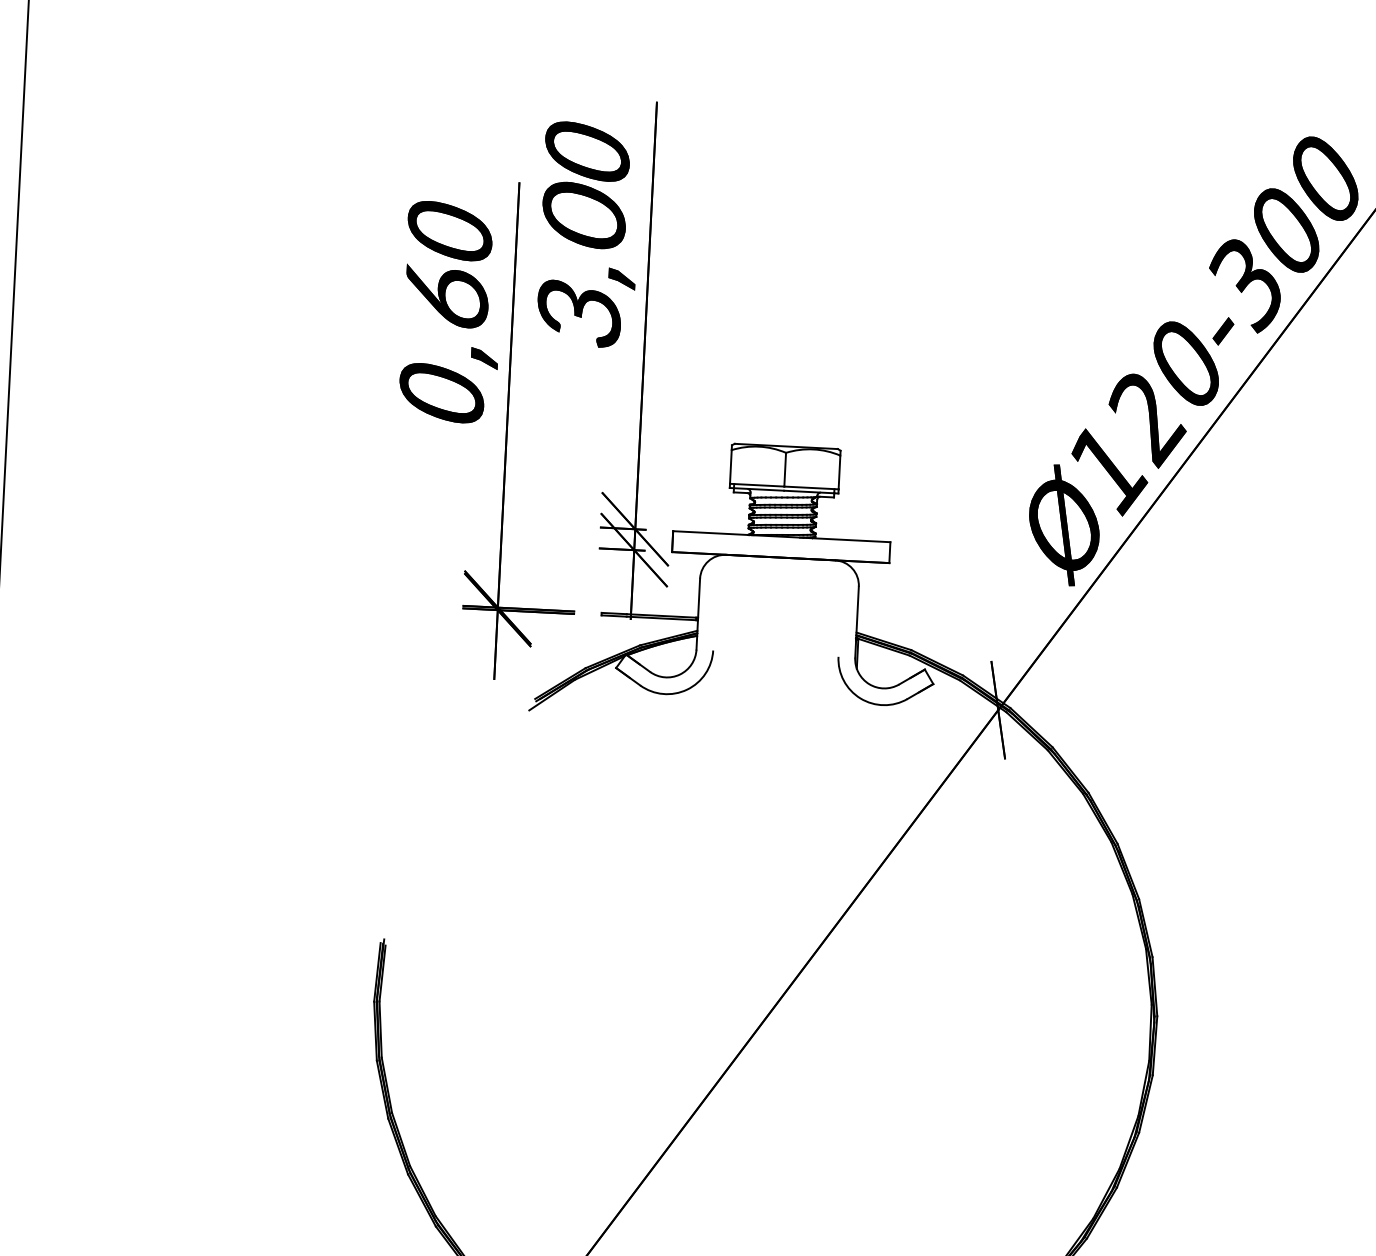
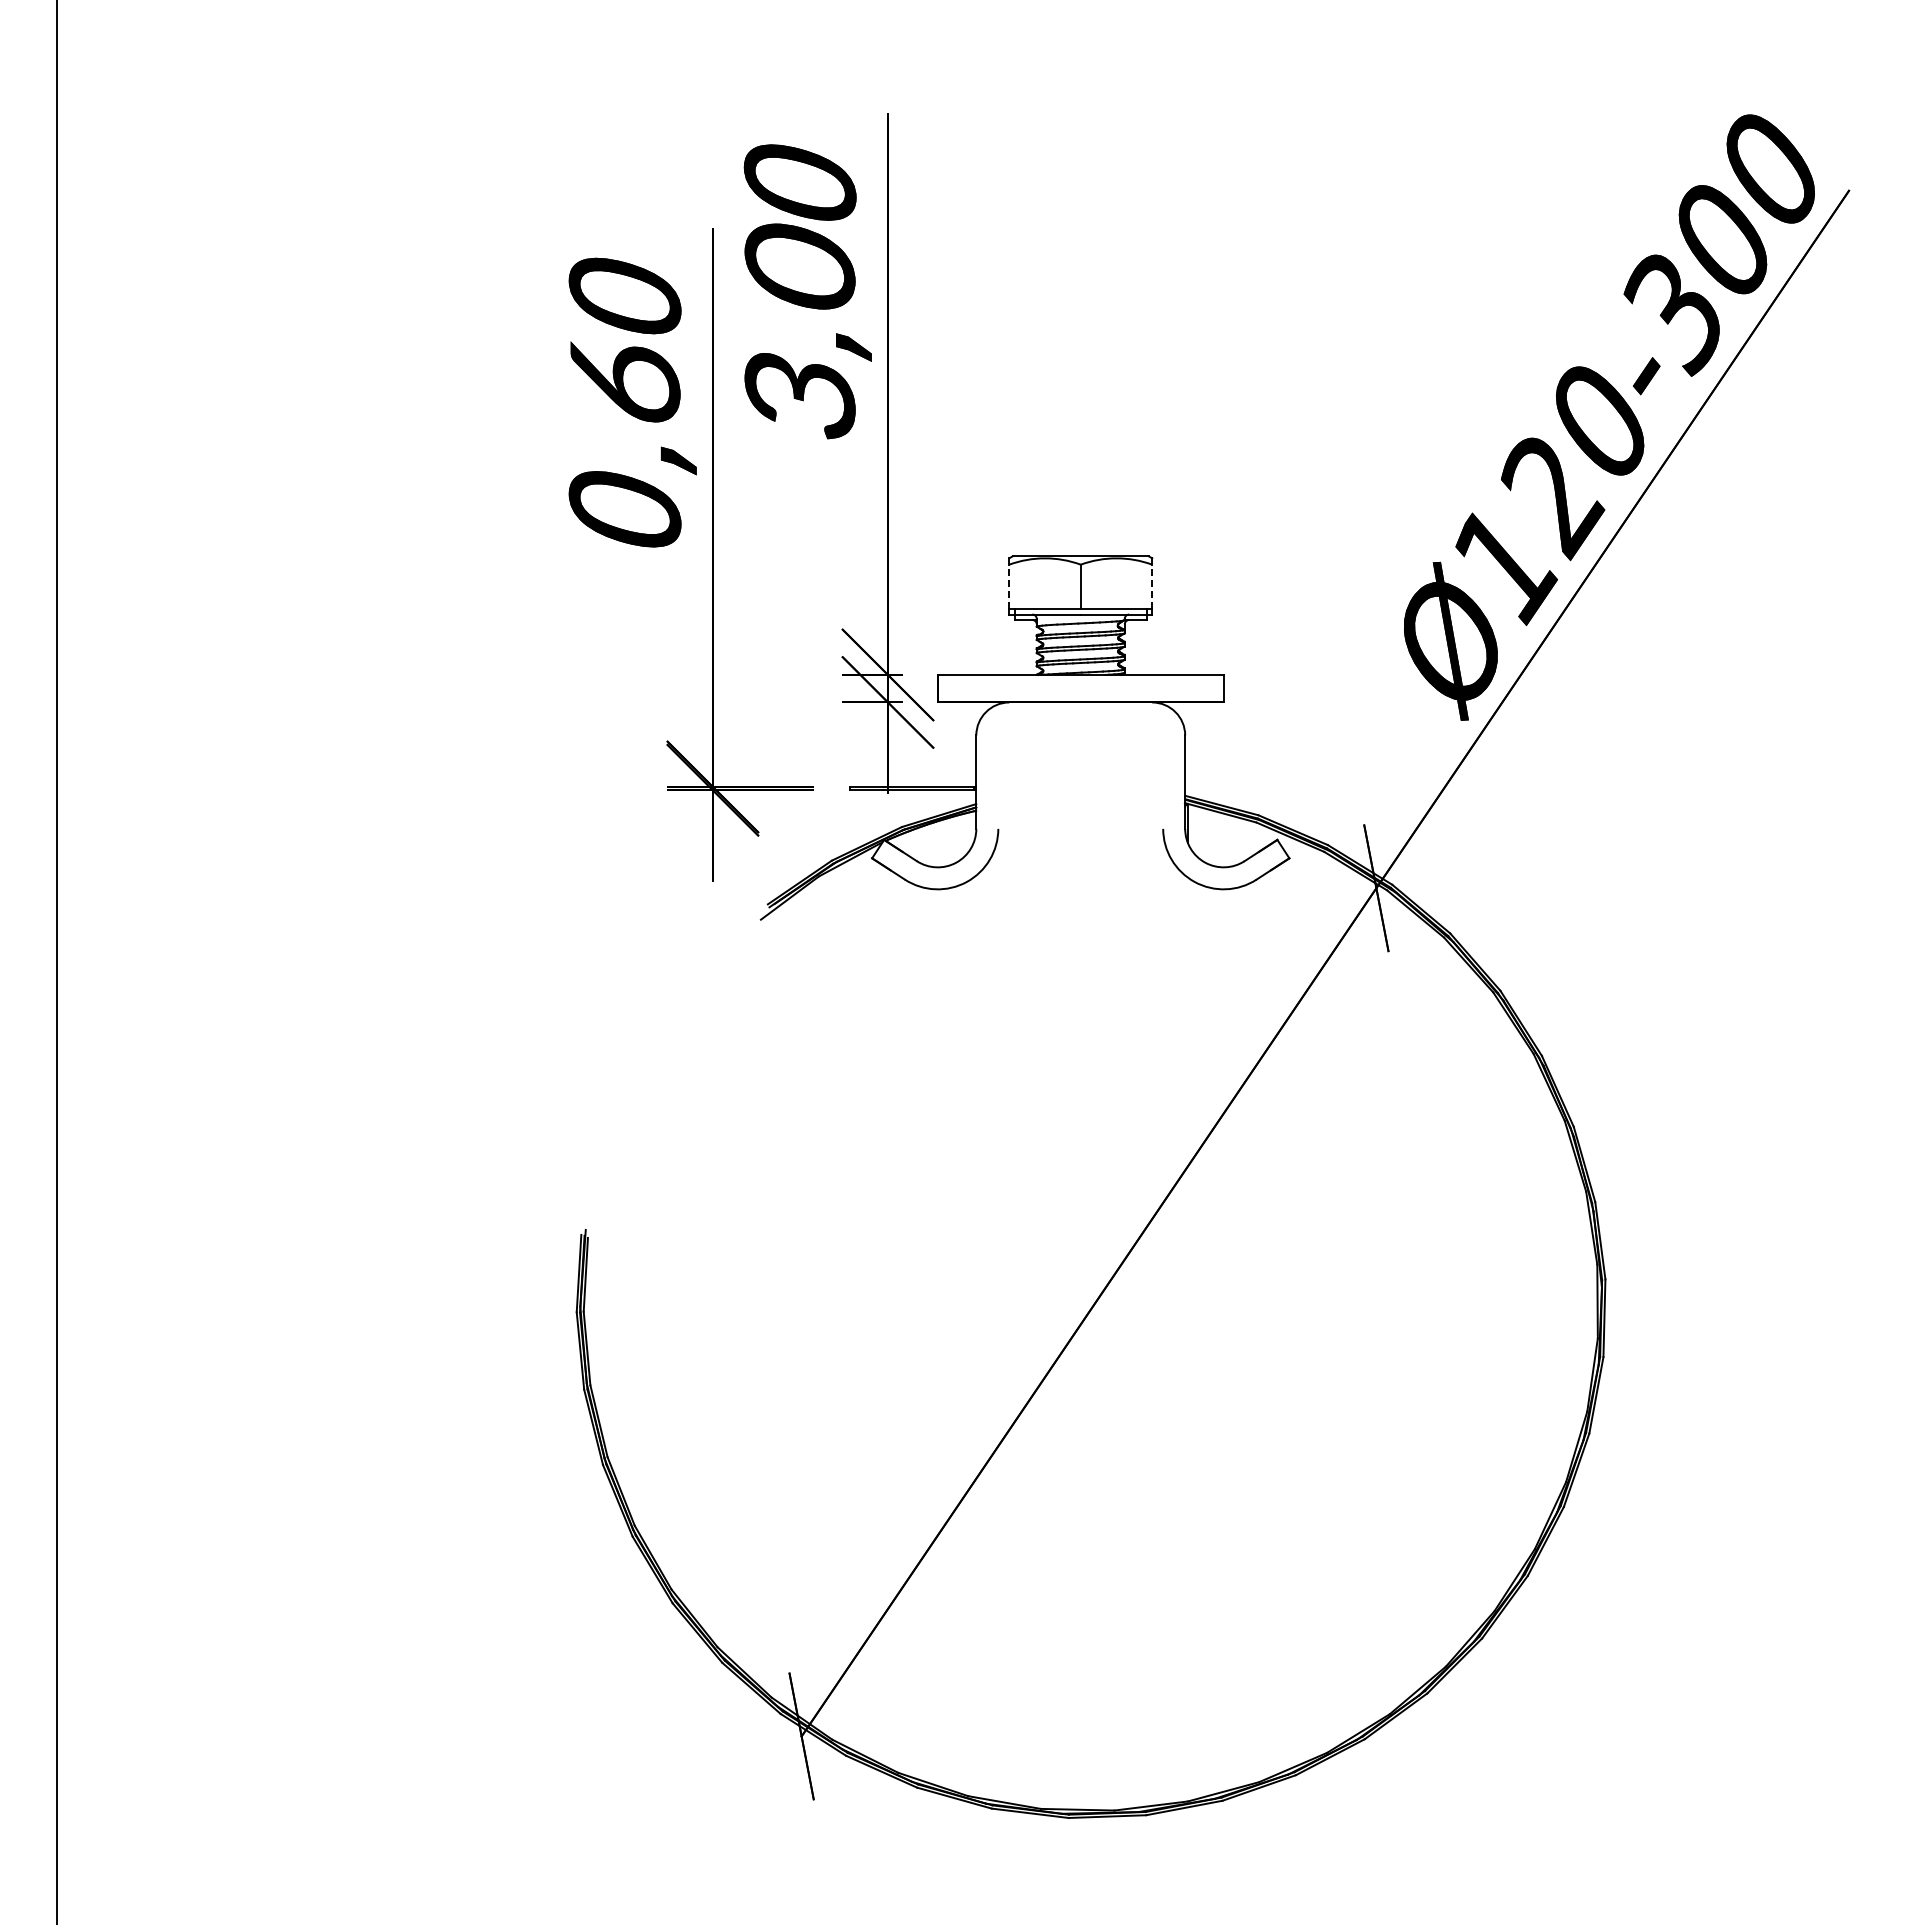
line: (731, 466) -> (1009, 586), solid -> dashed
line: (839, 472) -> (1152, 586), solid -> dashed

